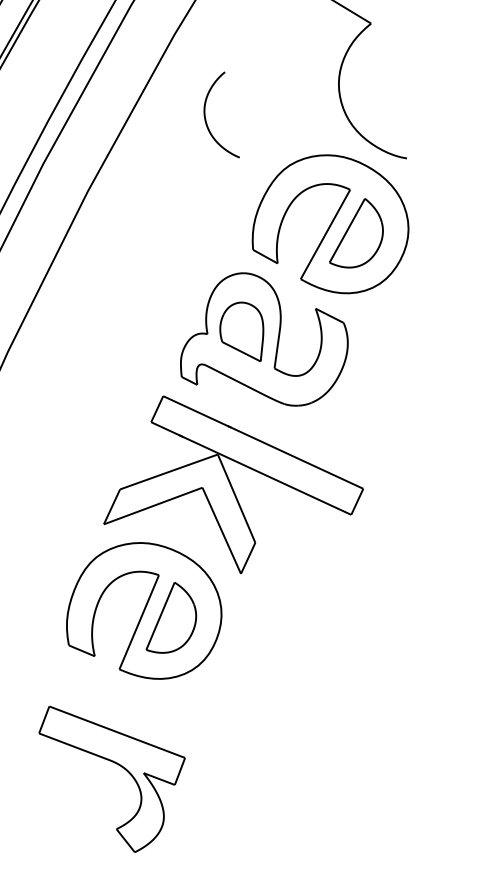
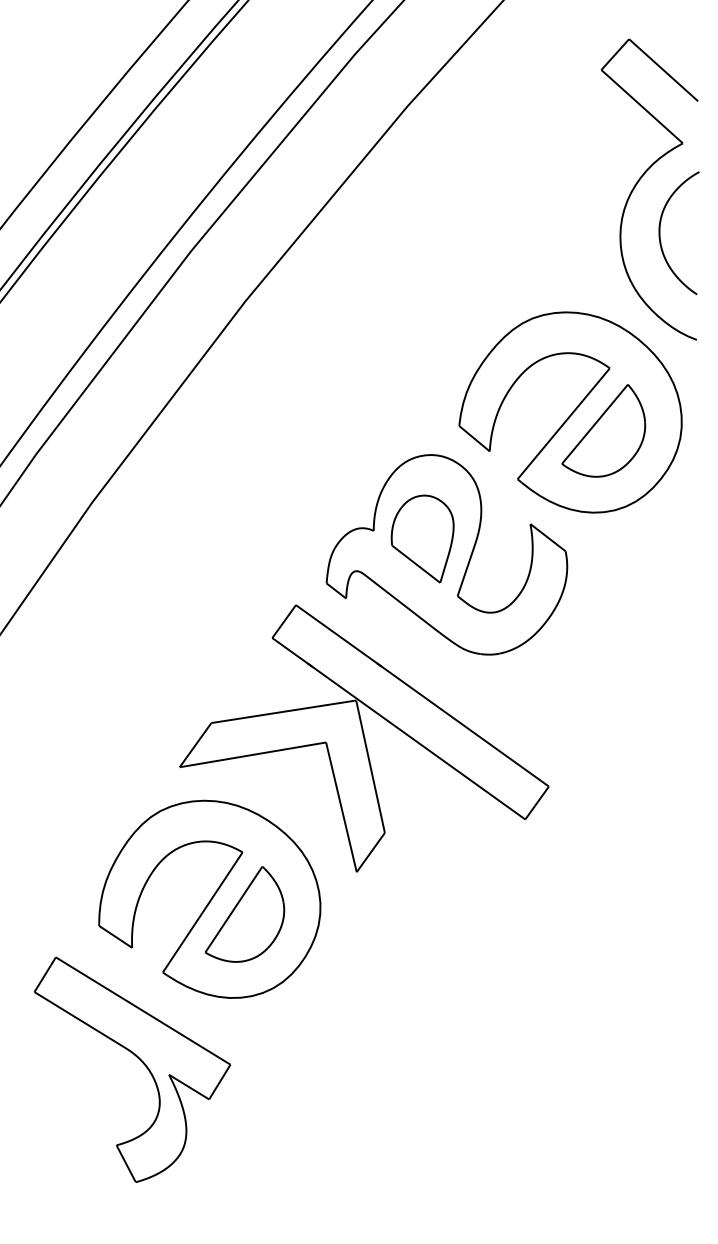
curve: (206, 120) -> (660, 233), moved
part: (122, 767) -> (140, 1061), moved

